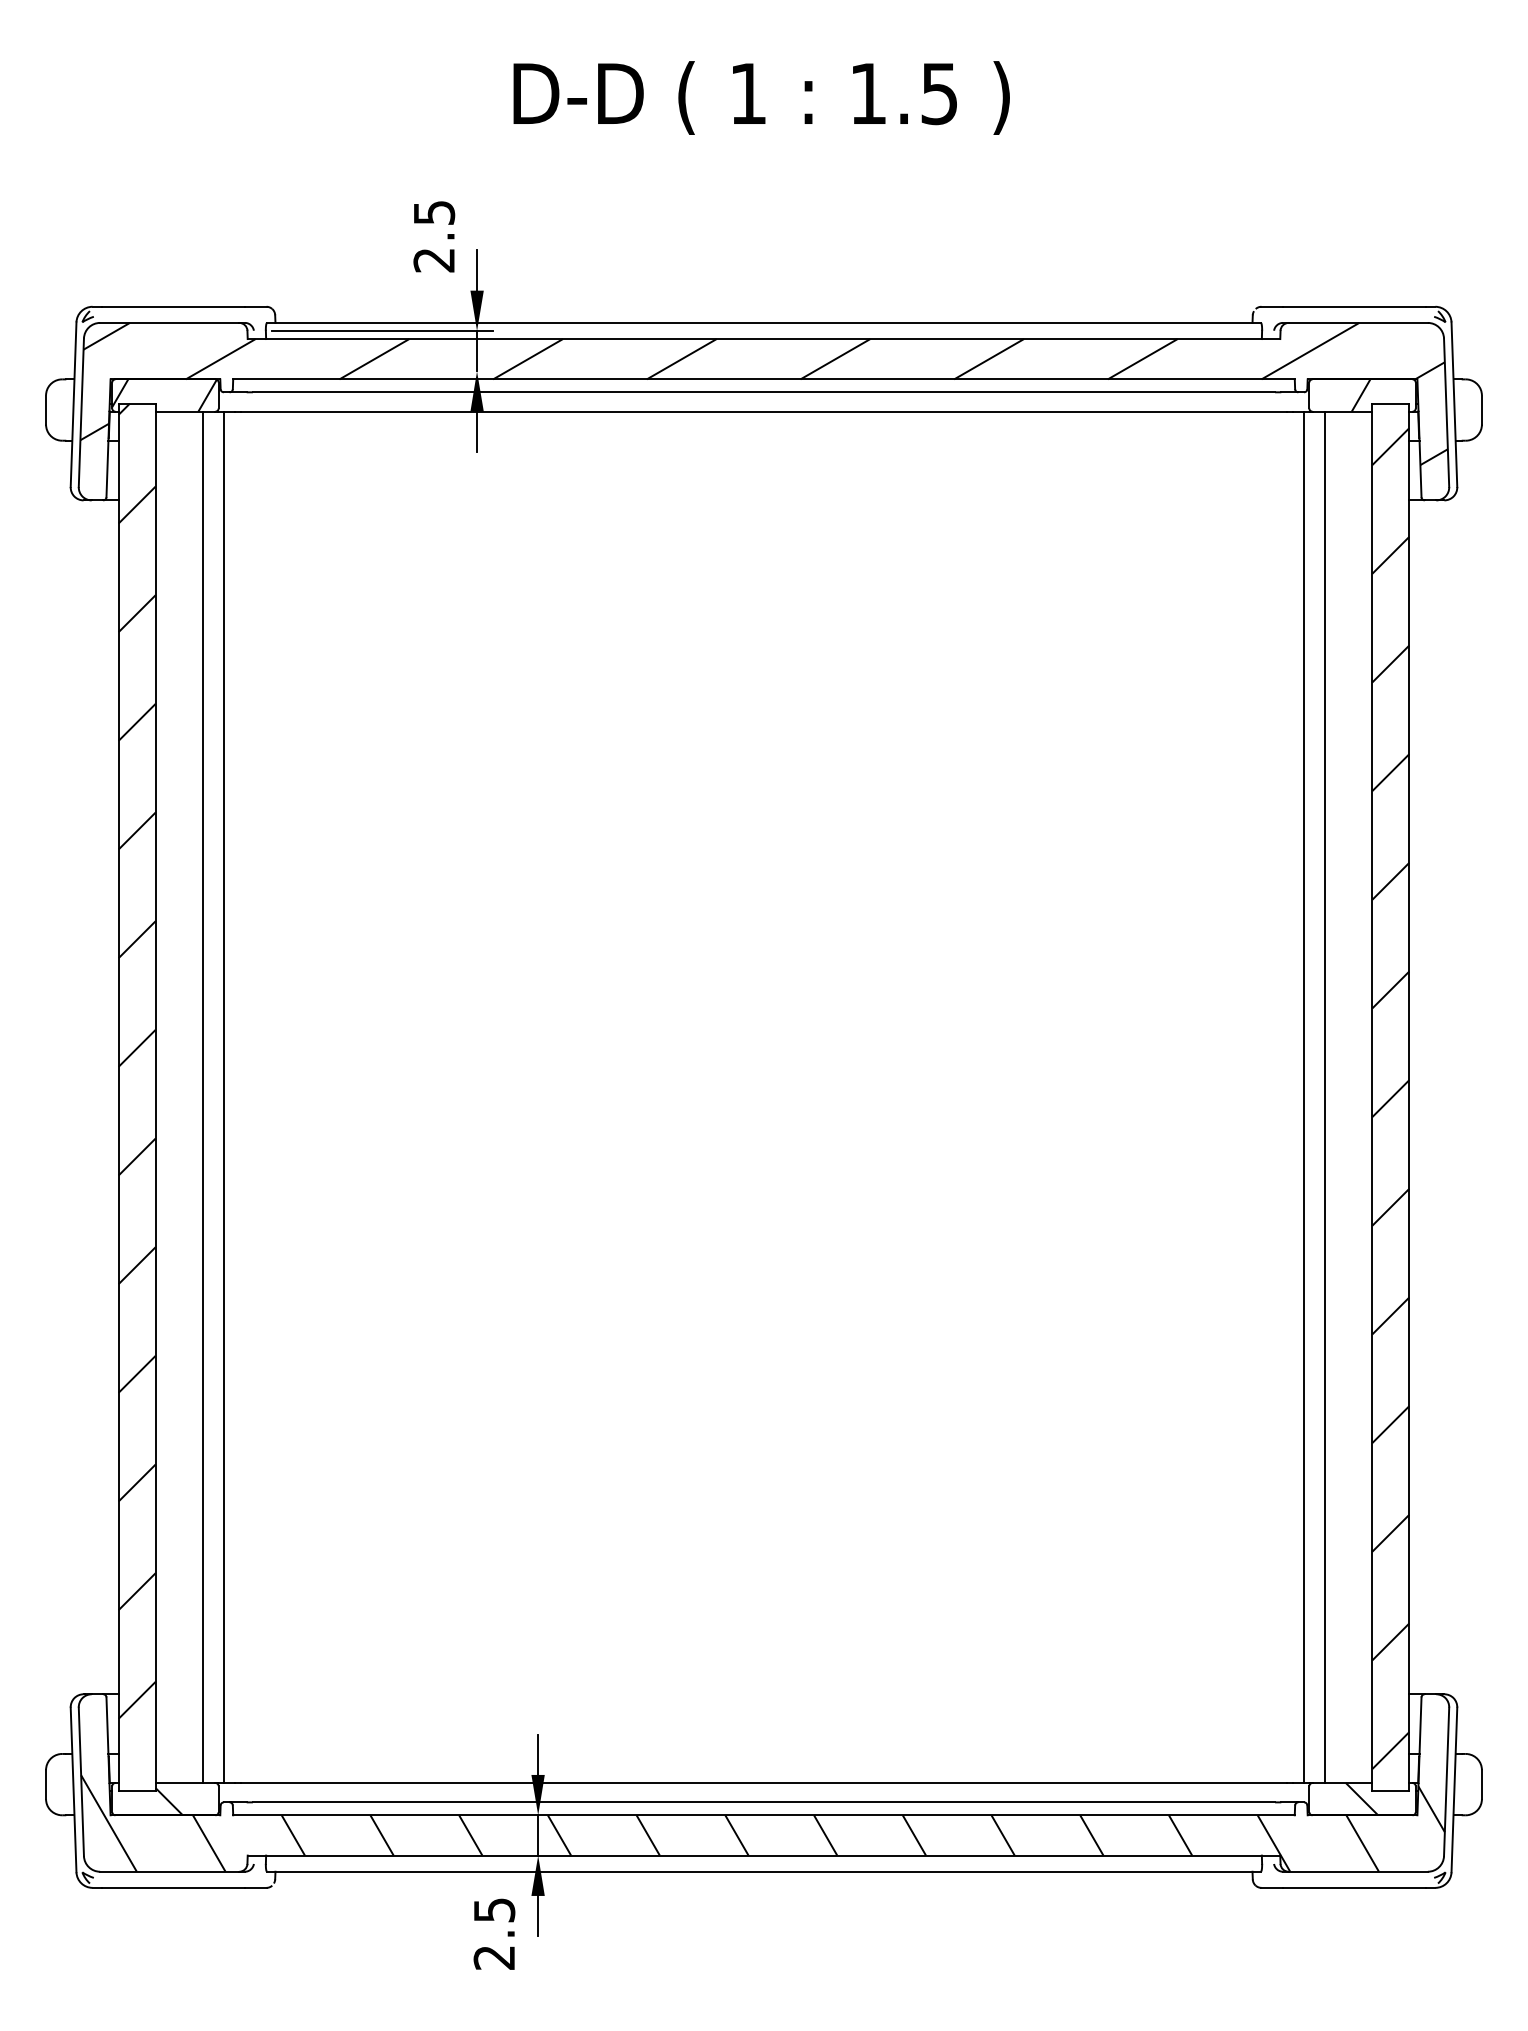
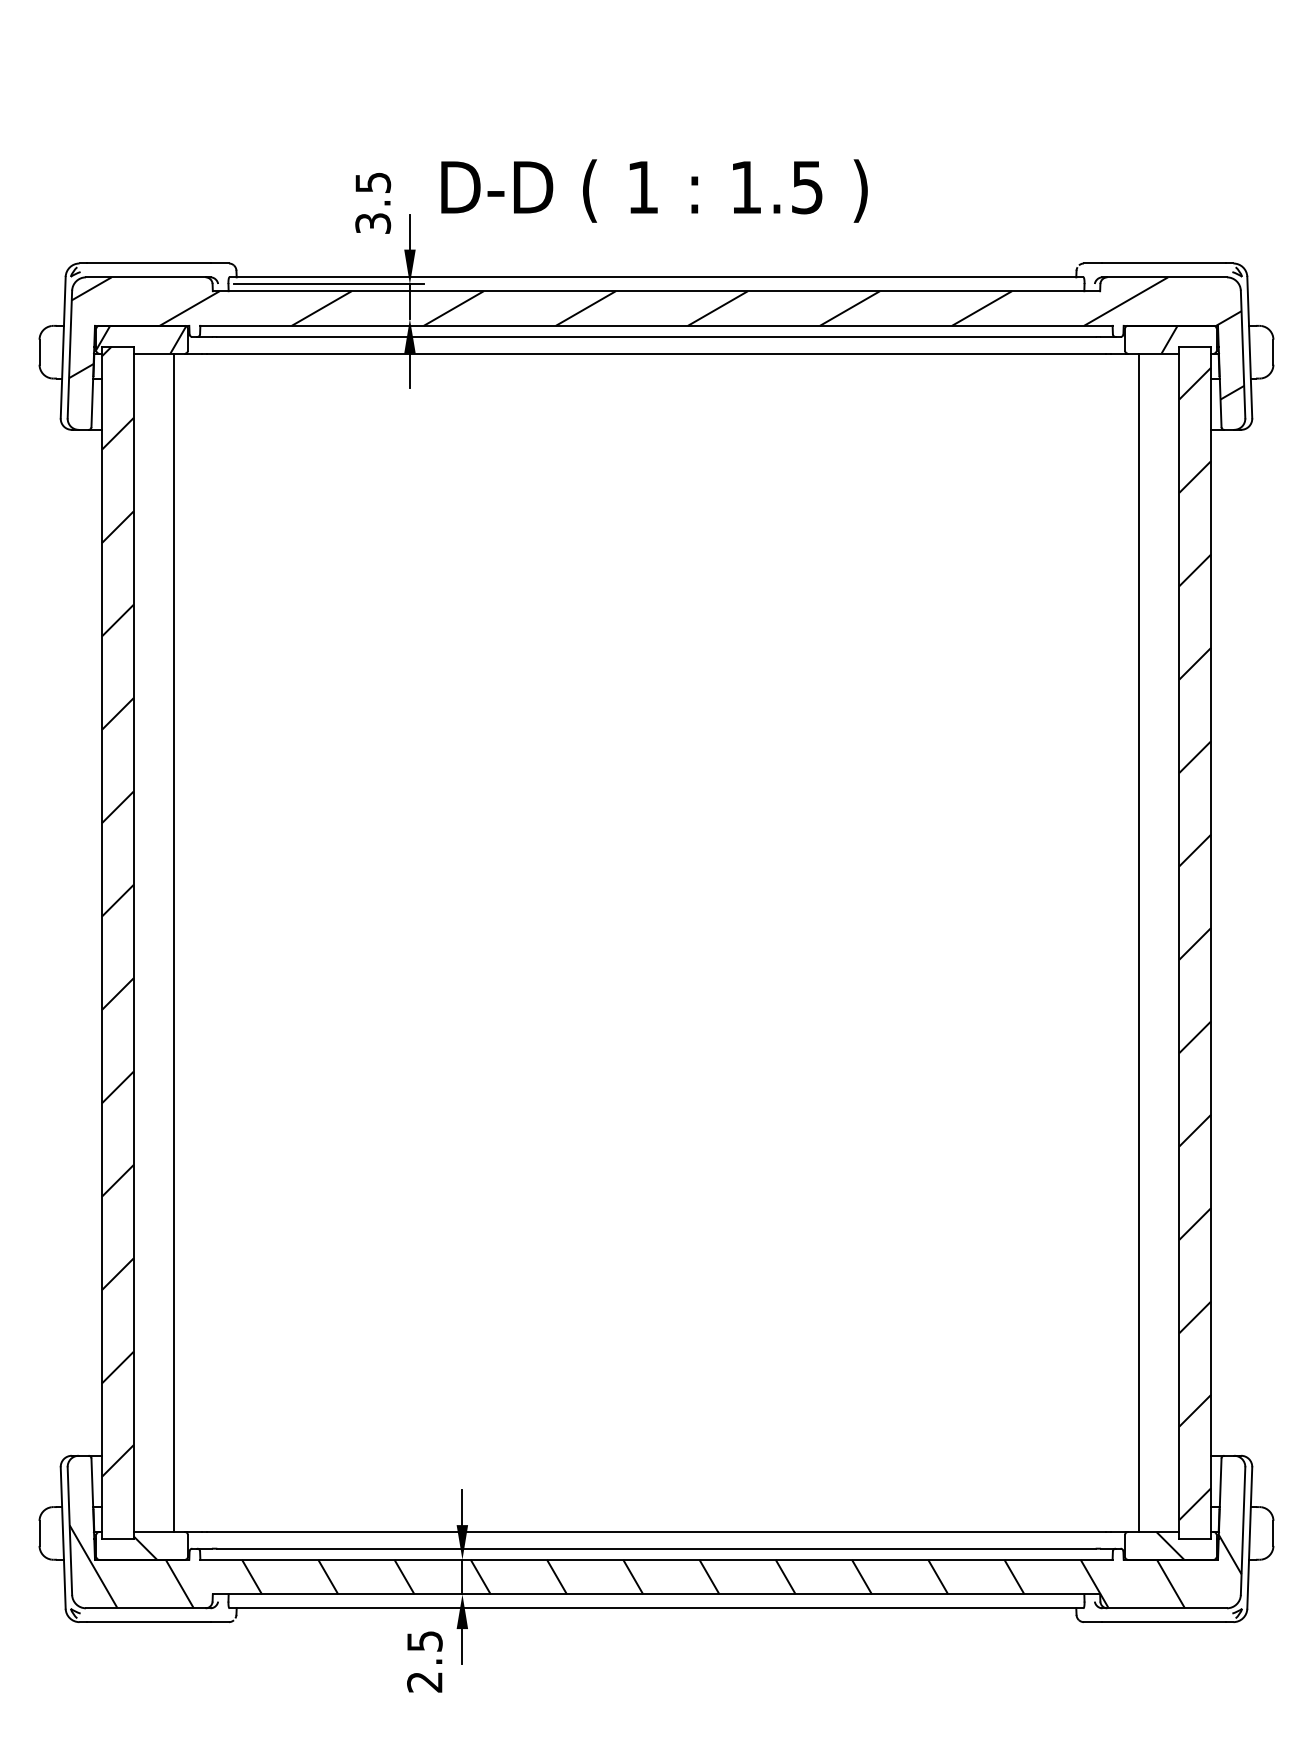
text: (761, 97) -> (654, 190), moved
text: (434, 260) -> (373, 223), 2.5 -> 3.5
line: (224, 1096) -> (192, 942), removed
line: (1303, 1096) -> (1120, 942), removed

